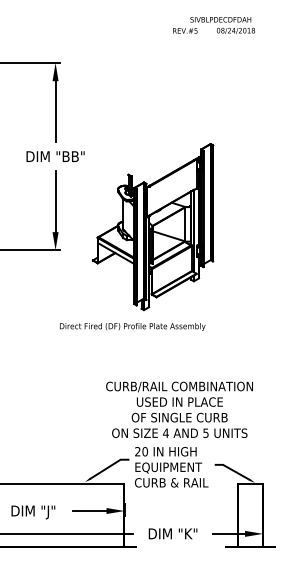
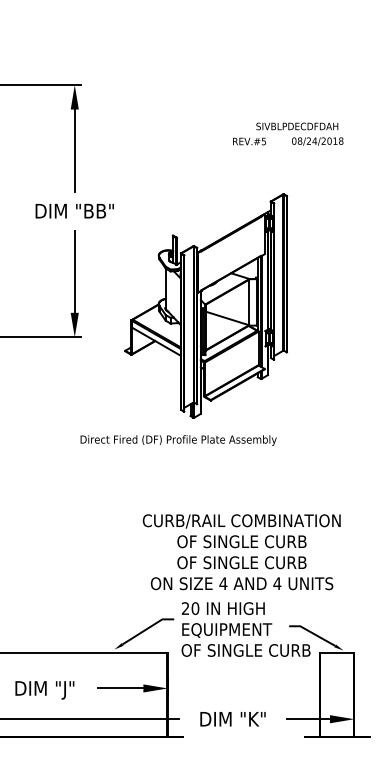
text: (213, 25) -> (287, 134), moved
text: (179, 401) -> (241, 540), USED IN PLACE -> OF SINGLE CURB
text: (205, 432) -> (276, 582), 5 -> 4
text: (184, 482) -> (248, 650), CURB & RAIL -> OF SINGLE CURB

